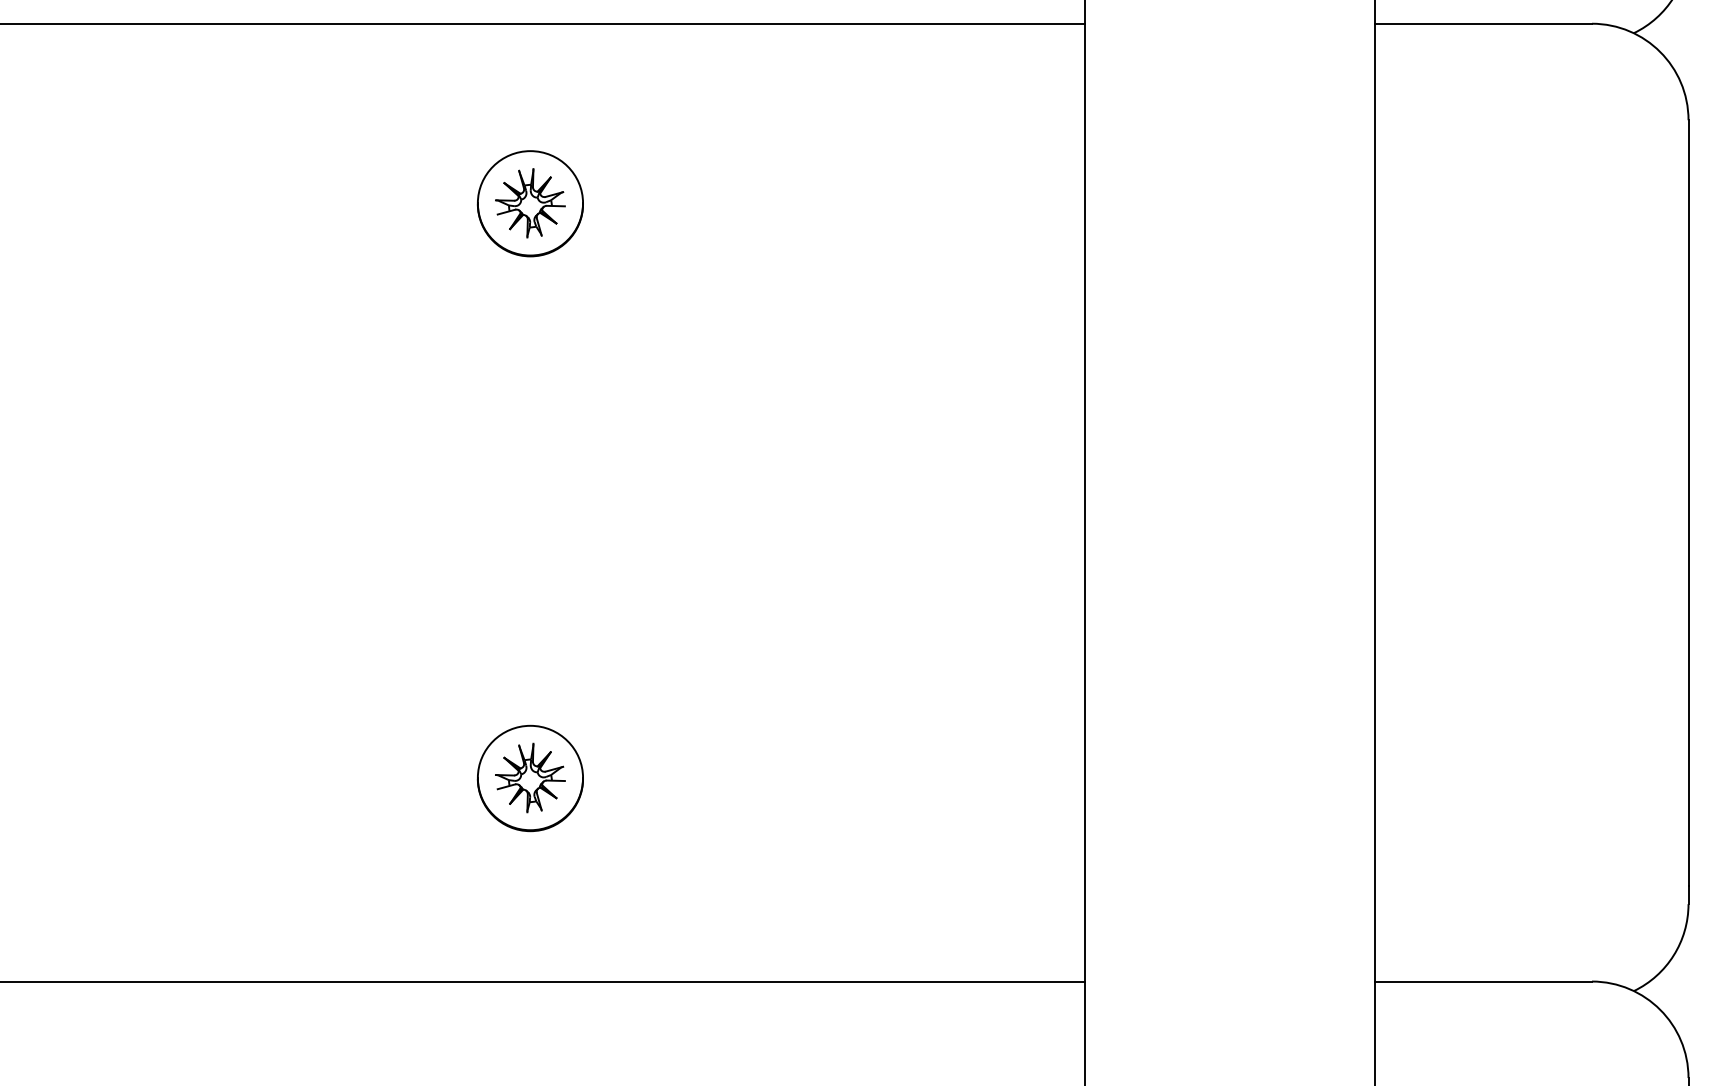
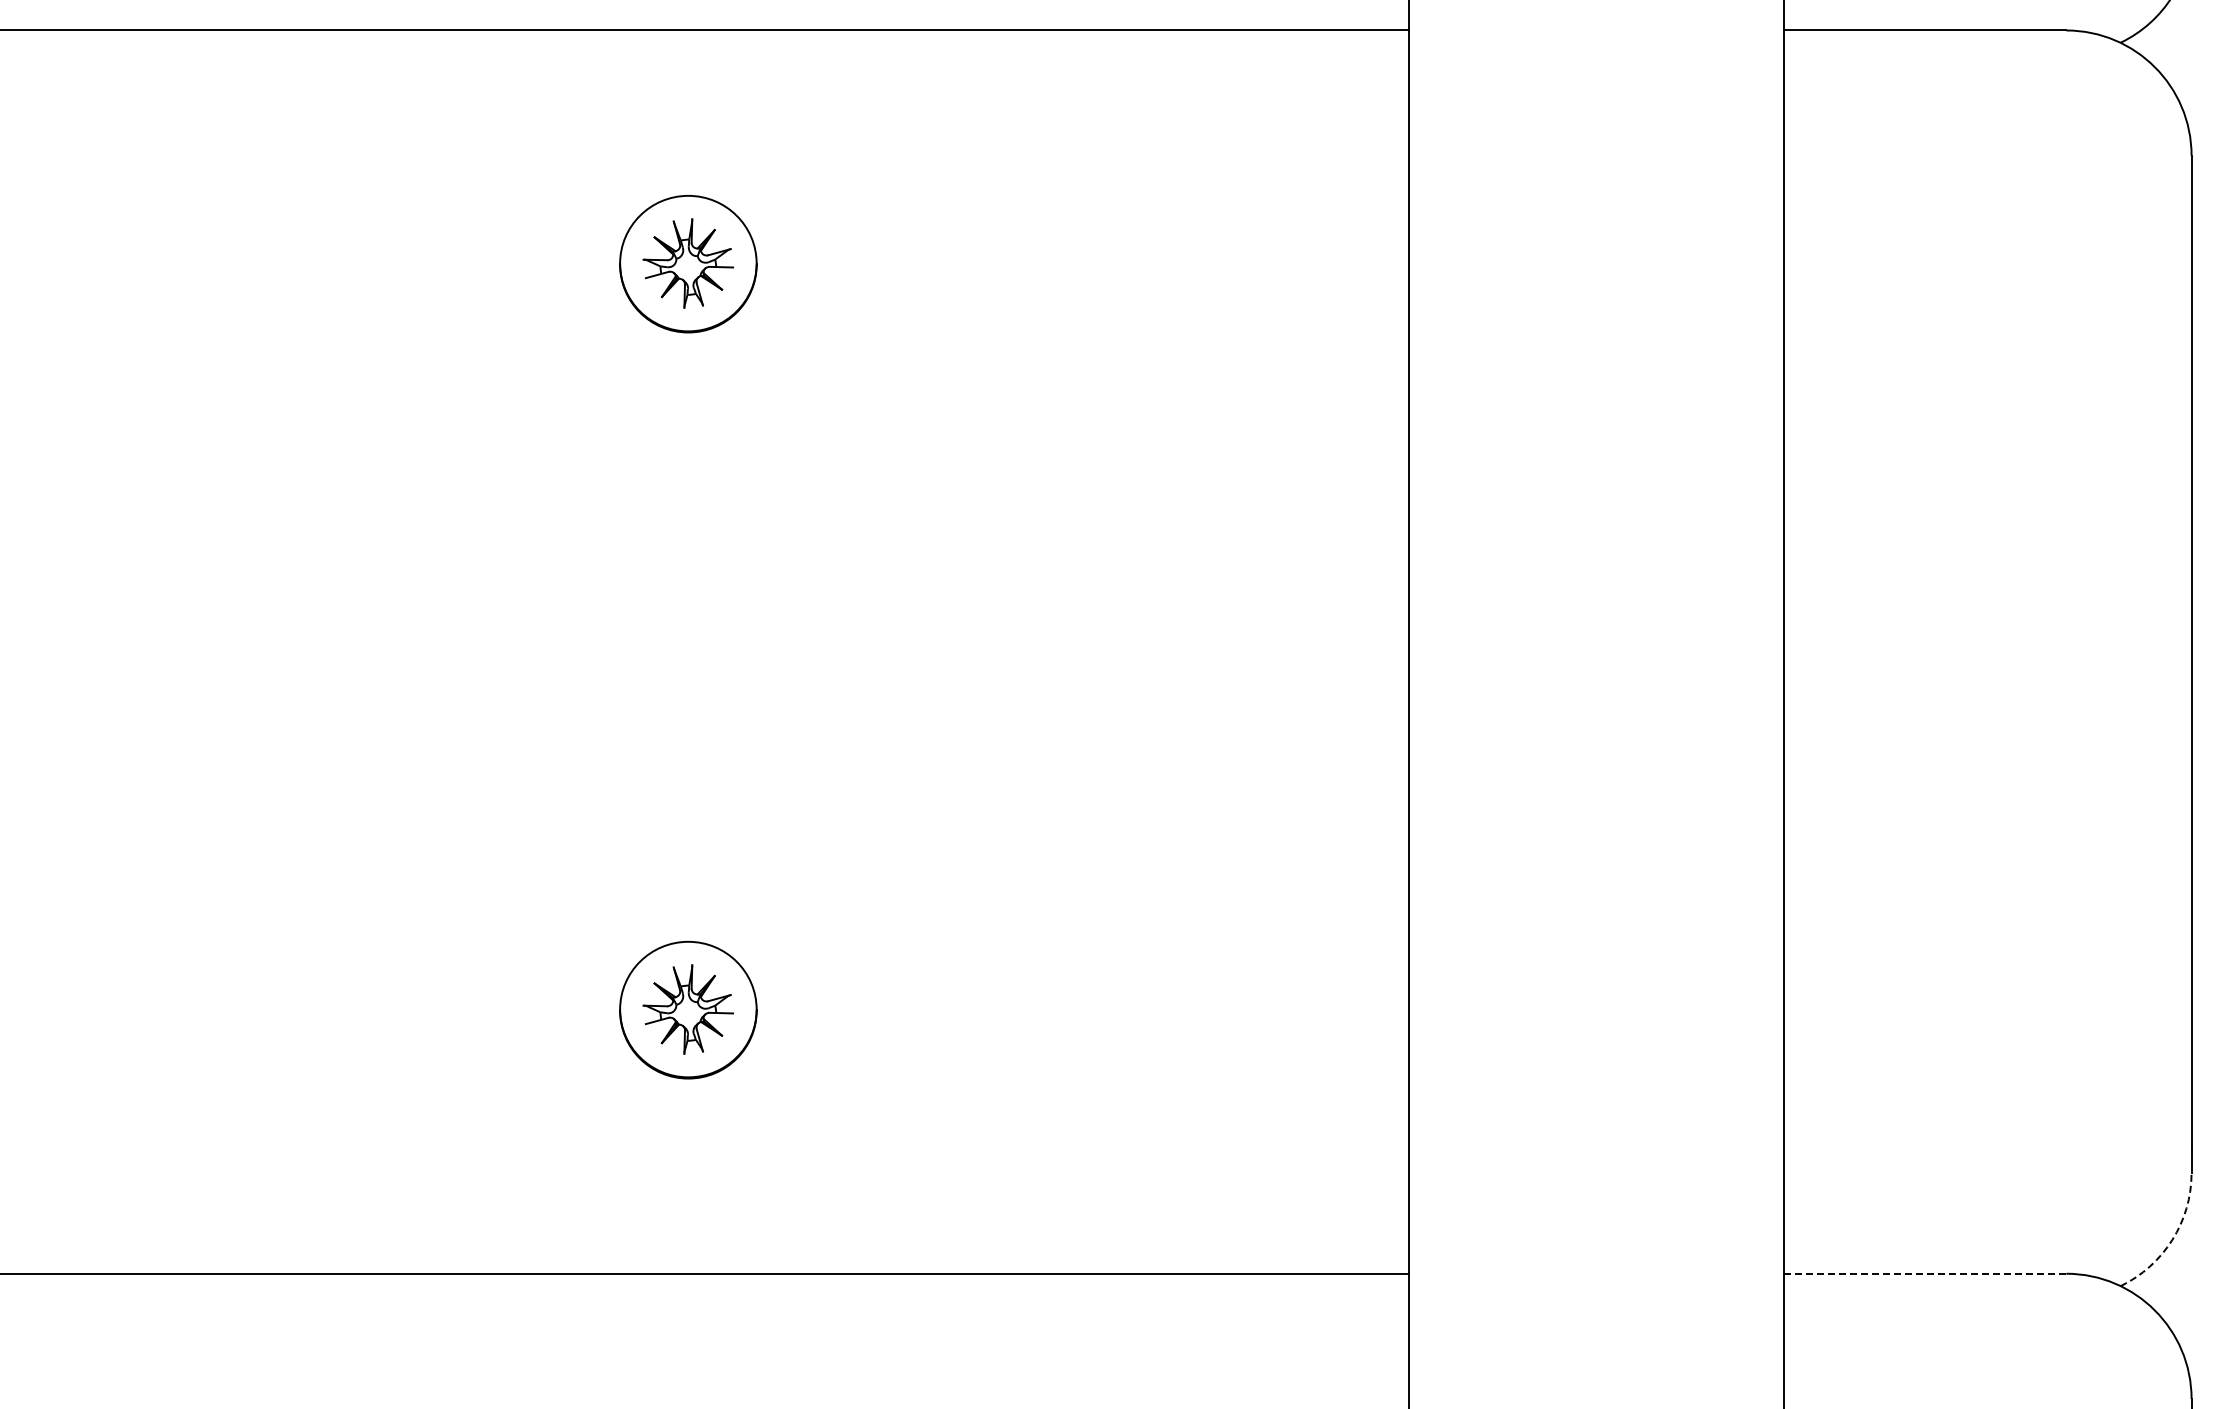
arc: (1673, 955) -> (2172, 1239), solid -> dashed
line: (1483, 981) -> (1925, 1273), solid -> dashed

